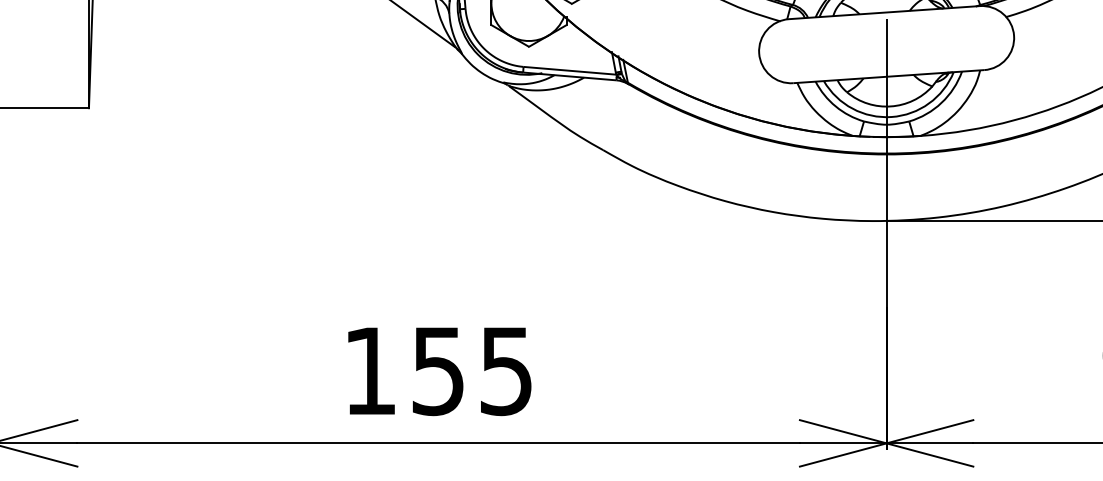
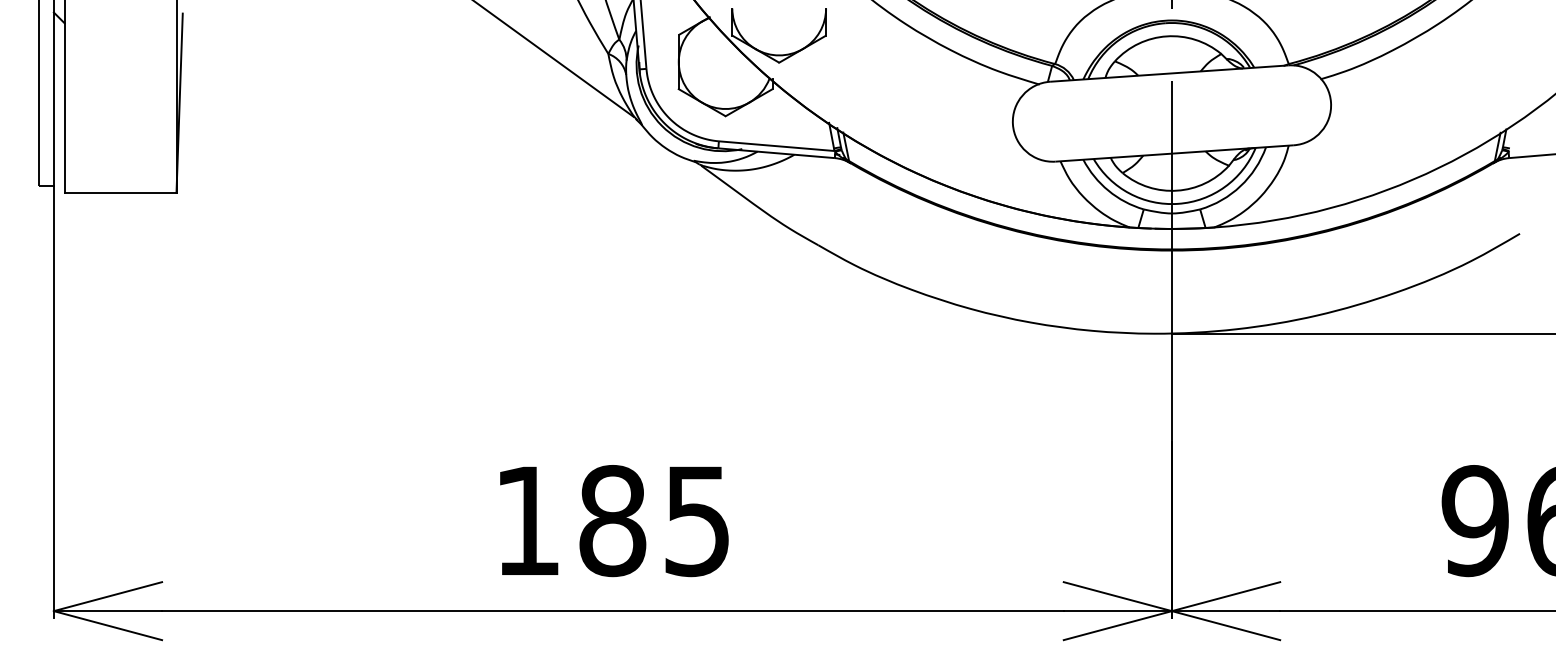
text: (438, 371) -> (612, 521), 155 -> 185

